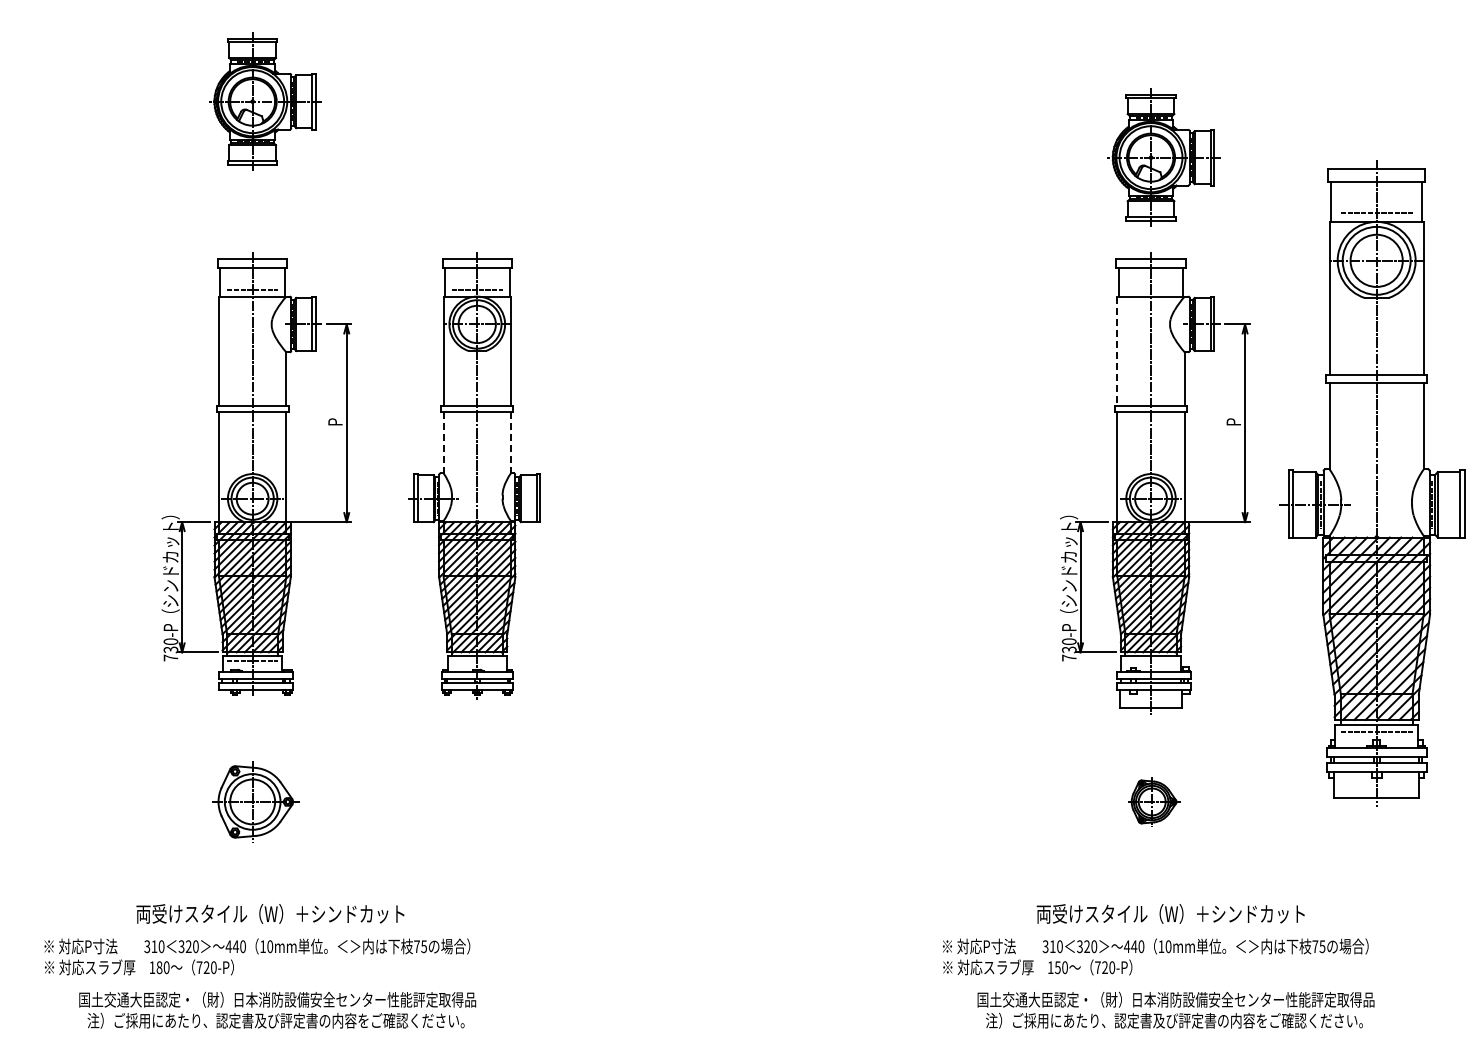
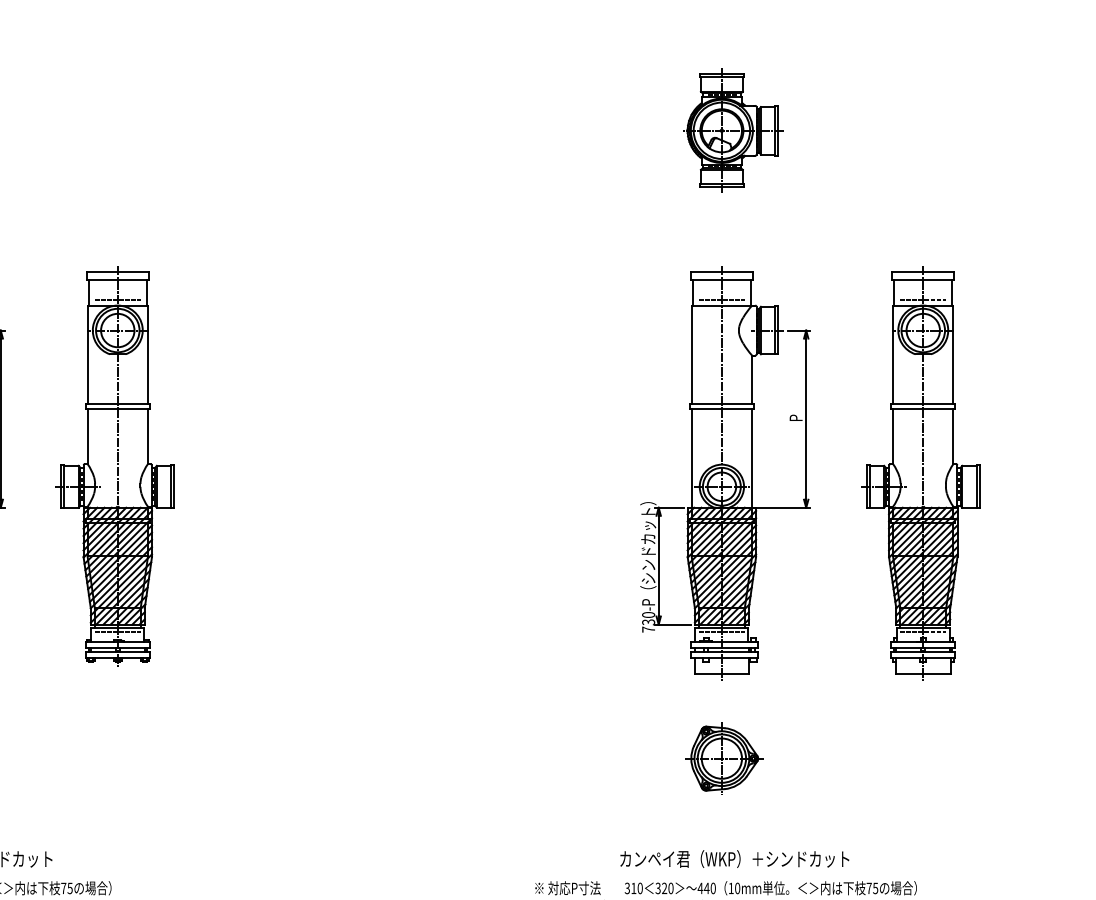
part: (1163, 157) -> (733, 130), moved
line: (1150, 290) -> (721, 300), added
line: (1117, 351) -> (691, 354), dashed -> solid
line: (443, 442) -> (87, 436), dashed -> solid
line: (510, 442) -> (147, 436), dashed -> solid
part: (1372, 483) -> (920, 473), size x0.71
line: (476, 660) -> (117, 631), added
line: (1150, 660) -> (721, 631), added
part: (1153, 801) -> (724, 758), size x1.67
text: (1170, 913) -> (739, 858), 両受けスタイル（W）＋シンドカット -> カンペイ君（WKP）＋シンドカット

